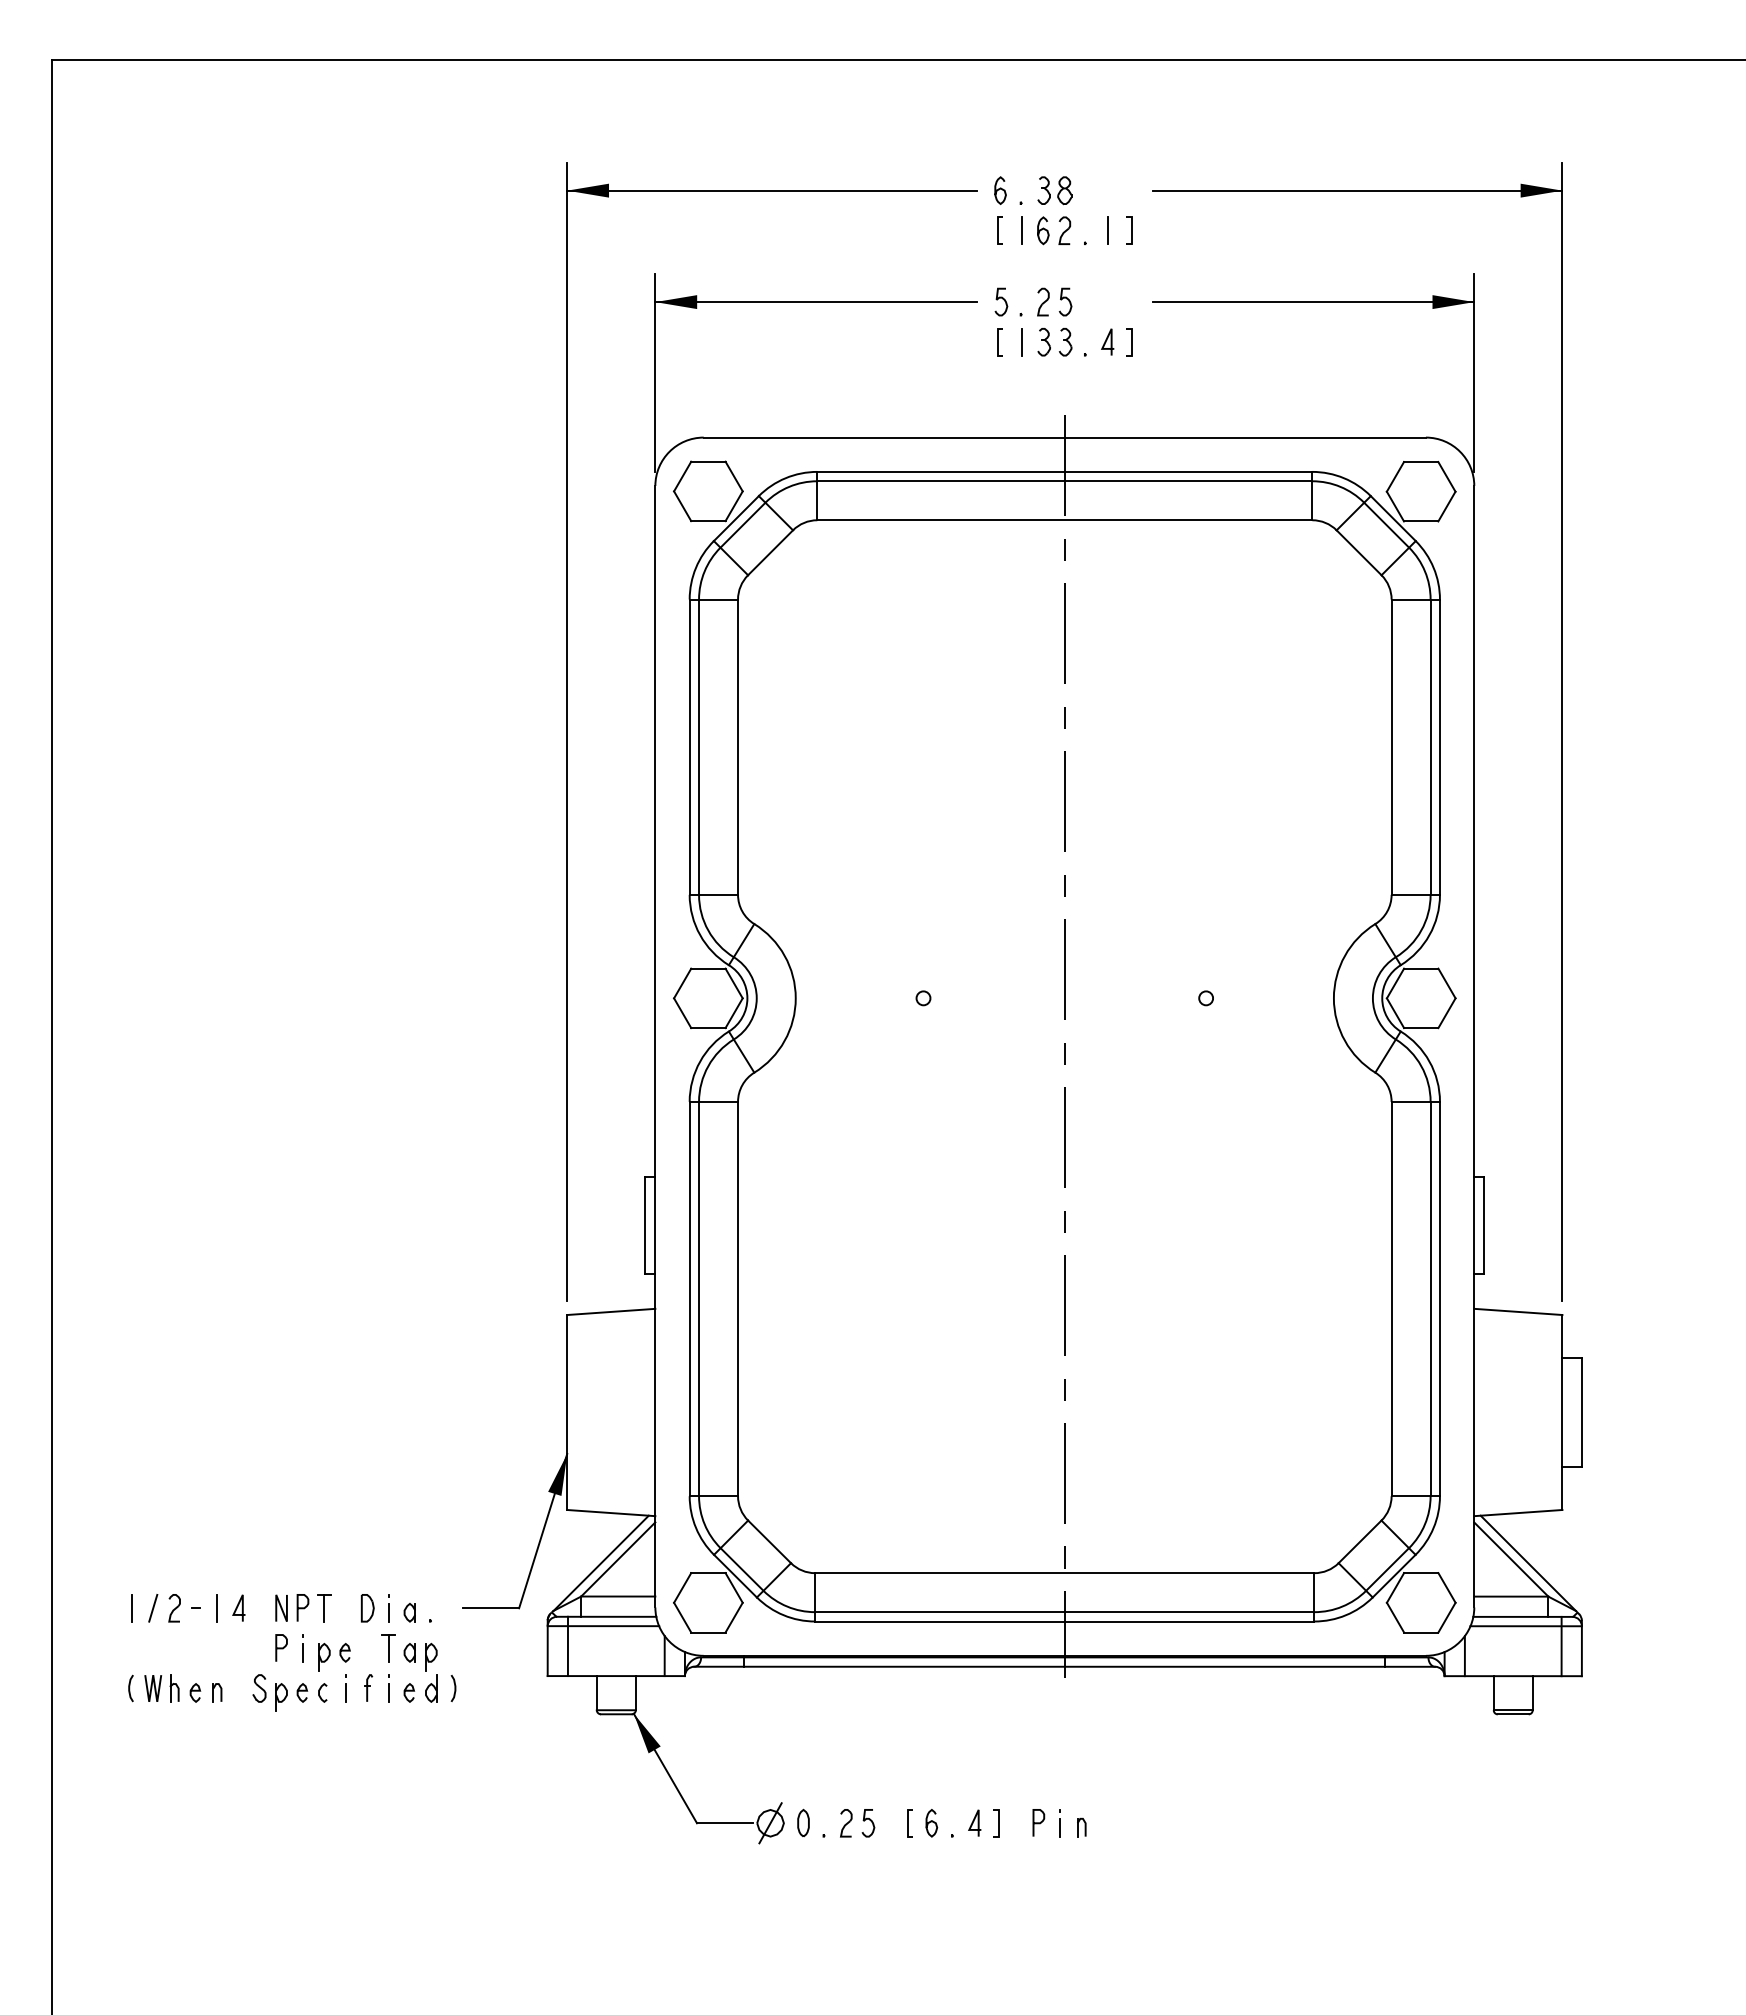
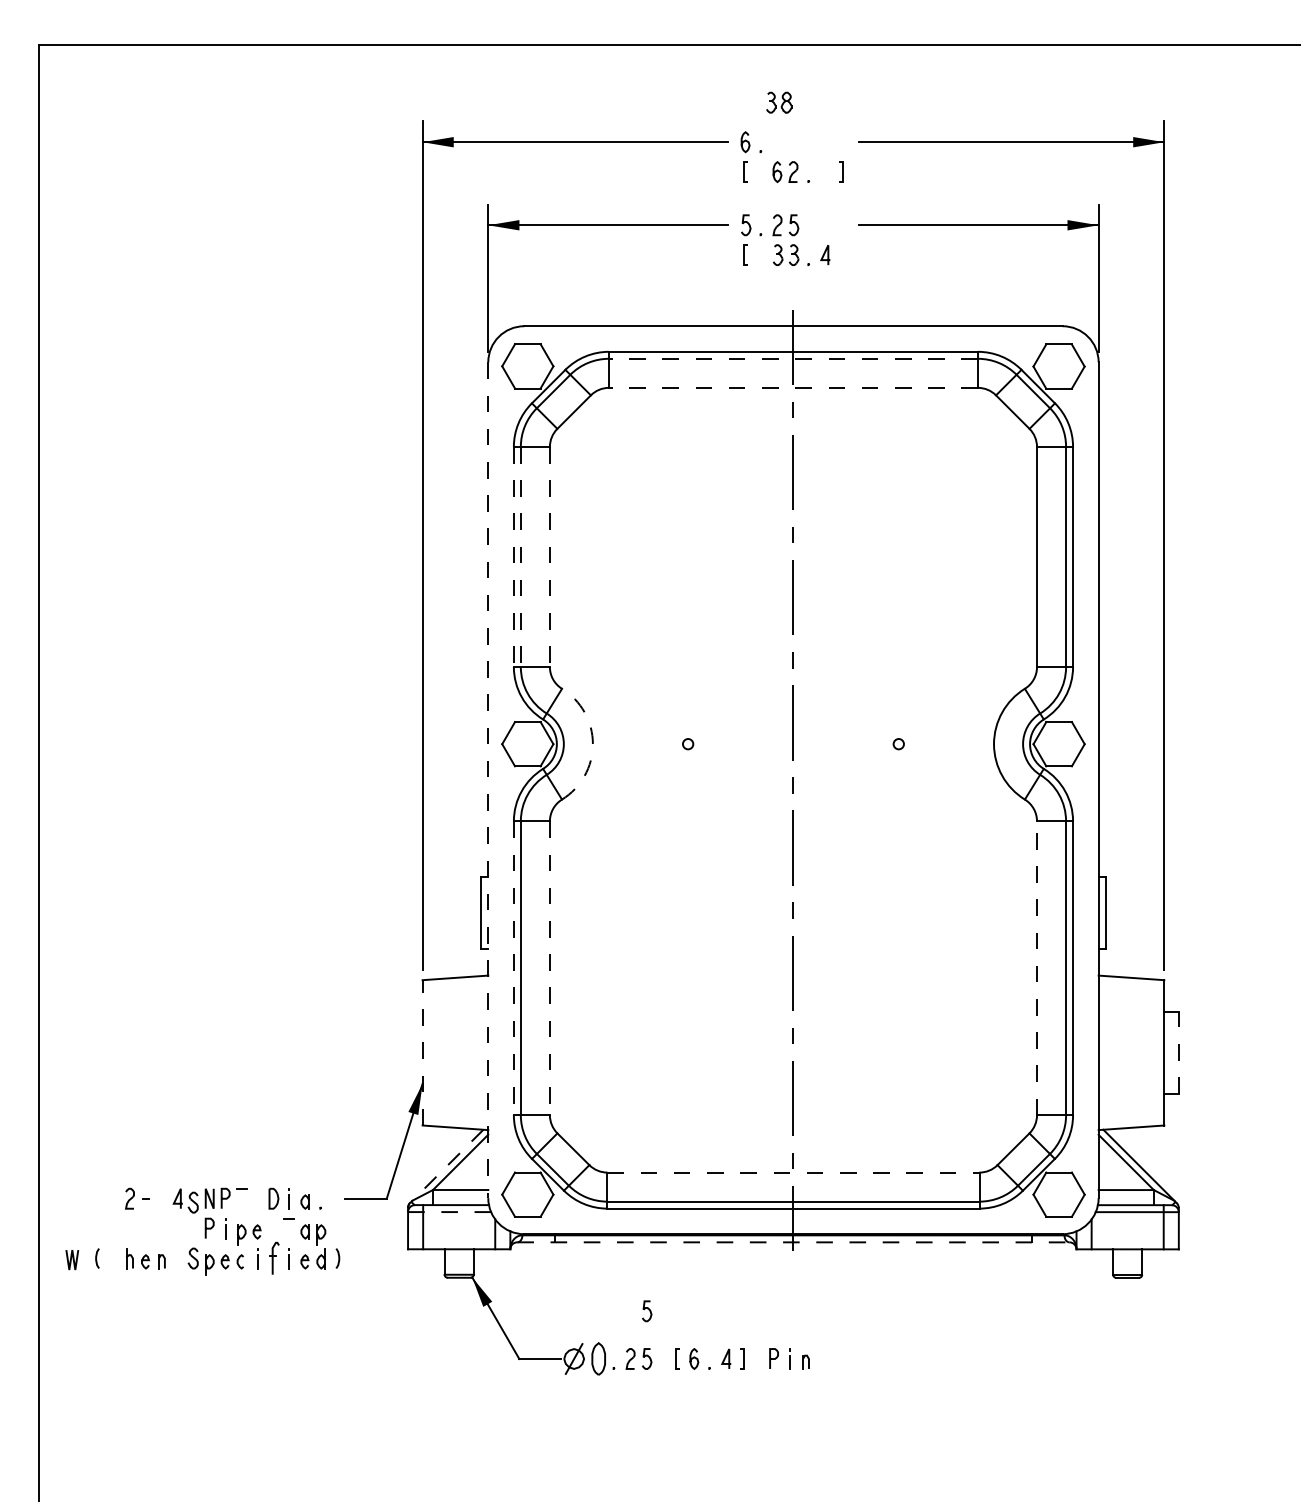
part: (1054, 190) -> (779, 102), moved
line: (1022, 230) -> (761, 171), removed
line: (1107, 230) -> (825, 171), removed
line: (1022, 341) -> (761, 254), removed
line: (1131, 342) -> (843, 255), removed
line: (1064, 481) -> (793, 358), solid -> dashed
line: (1064, 520) -> (793, 388), solid -> dashed
line: (689, 747) -> (513, 557), solid -> dashed
line: (699, 747) -> (521, 557), solid -> dashed
line: (738, 747) -> (550, 557), solid -> dashed
arc: (795, 998) -> (592, 744), solid -> dashed
line: (655, 1046) -> (488, 780), solid -> dashed
line: (1391, 1298) -> (1036, 967), solid -> dashed
line: (689, 1299) -> (513, 968), solid -> dashed
line: (738, 1299) -> (550, 968), solid -> dashed
line: (567, 1412) -> (422, 1052), solid -> dashed
line: (1581, 1412) -> (1178, 1052), solid -> dashed
line: (600, 1563) -> (447, 1165), solid -> dashed
line: (1064, 1573) -> (793, 1172), solid -> dashed
line: (131, 1607) -> (97, 1198), removed
line: (153, 1607) -> (114, 1198), removed
line: (217, 1607) -> (161, 1198), removed
line: (324, 1607) -> (241, 1198), removed
part: (259, 1613) -> (193, 1202), added
line: (603, 1626) -> (449, 1212), solid -> dashed
line: (388, 1648) -> (289, 1228), removed
line: (1065, 1666) -> (793, 1242), solid -> dashed
part: (368, 1687) -> (274, 1257), size x1.6
line: (152, 1688) -> (71, 1260), moved
curve: (870, 1757) -> (648, 1309), added
part: (803, 1822) -> (598, 1358), size x1.6

